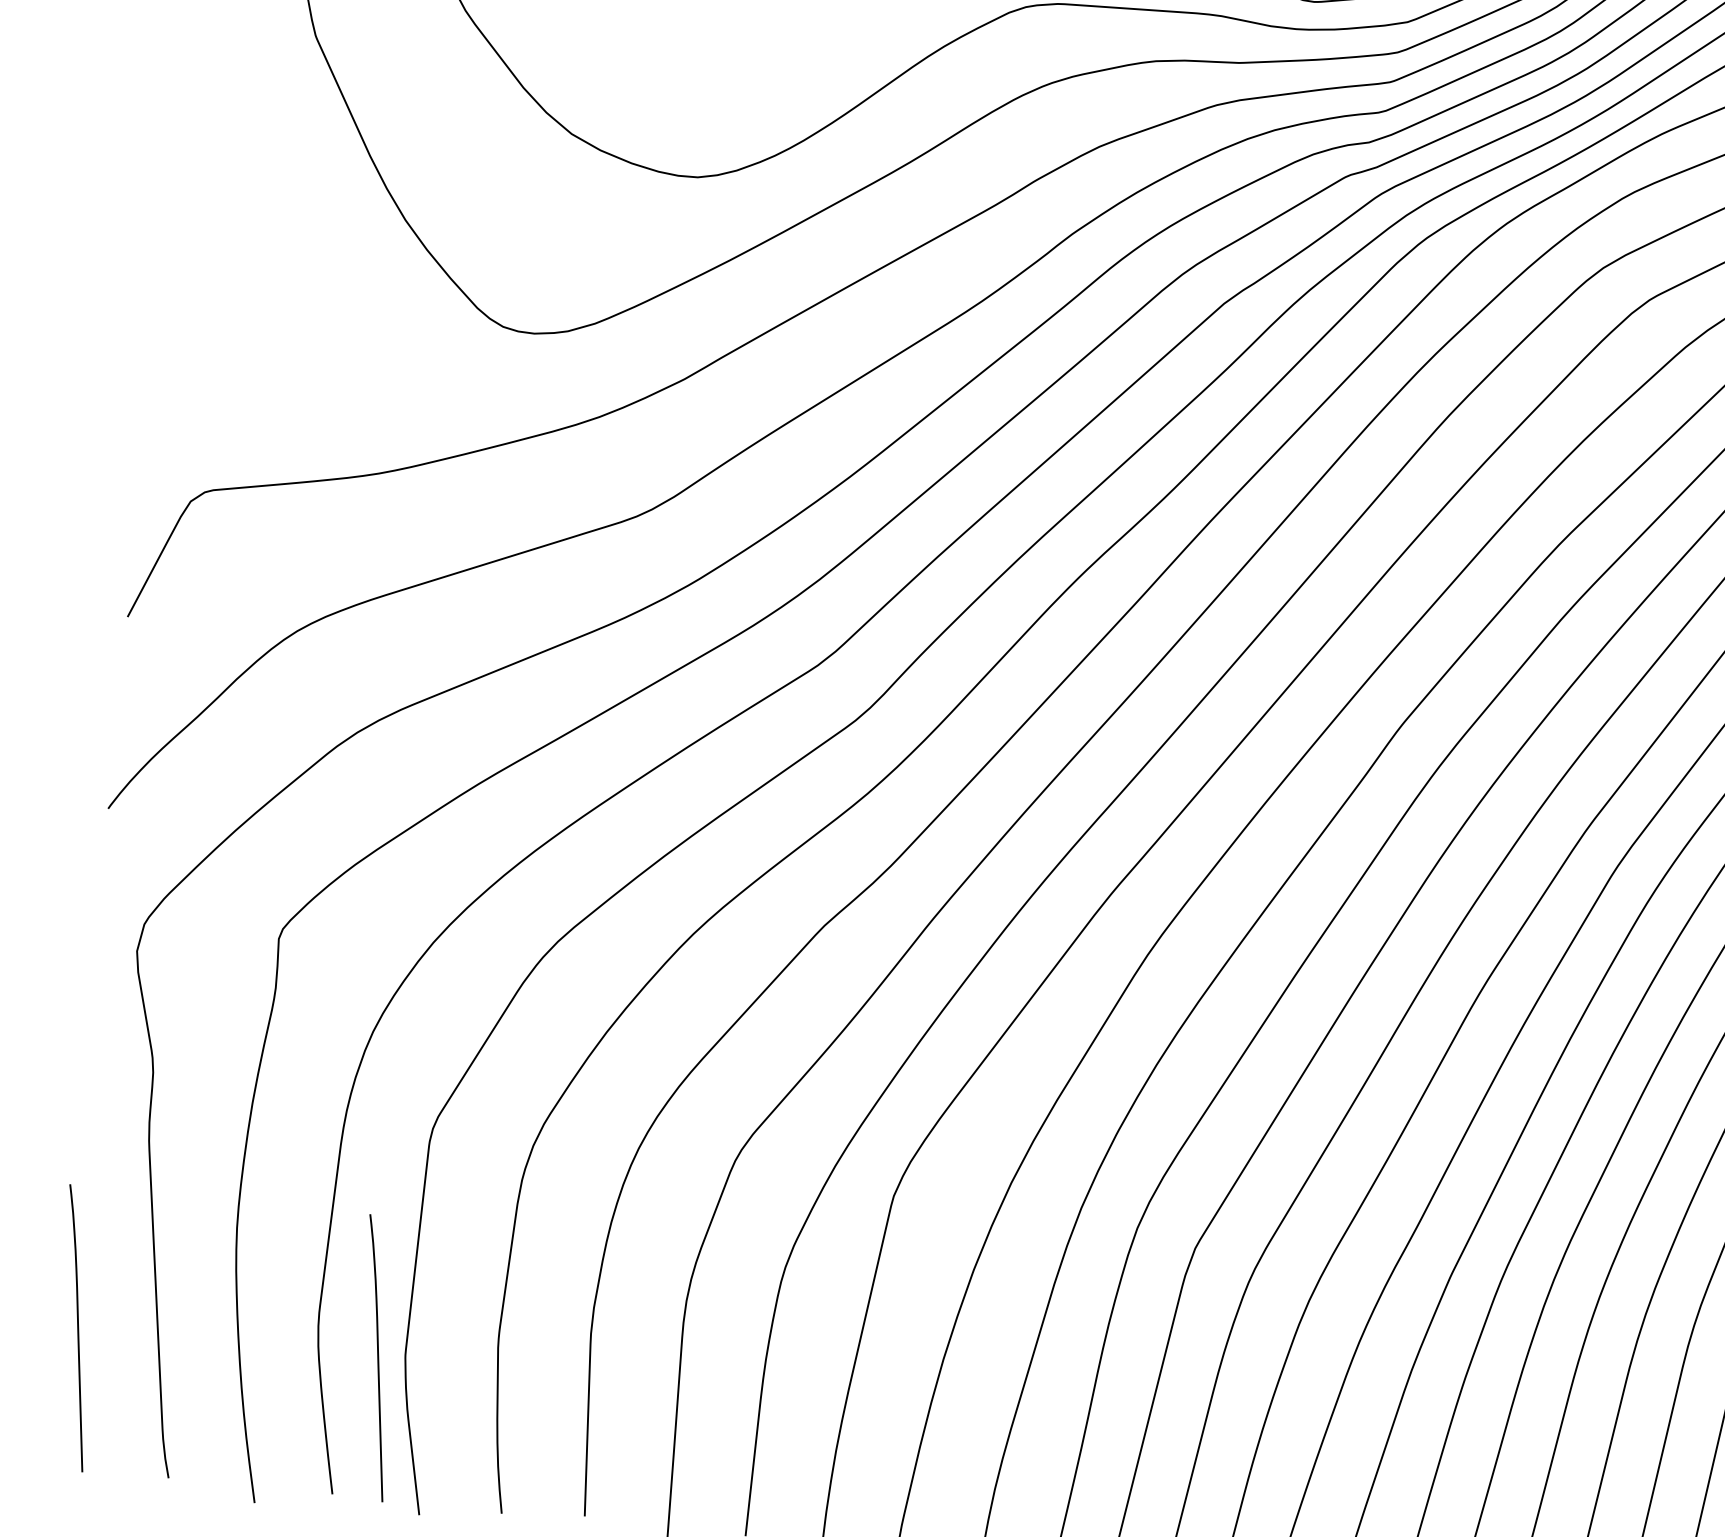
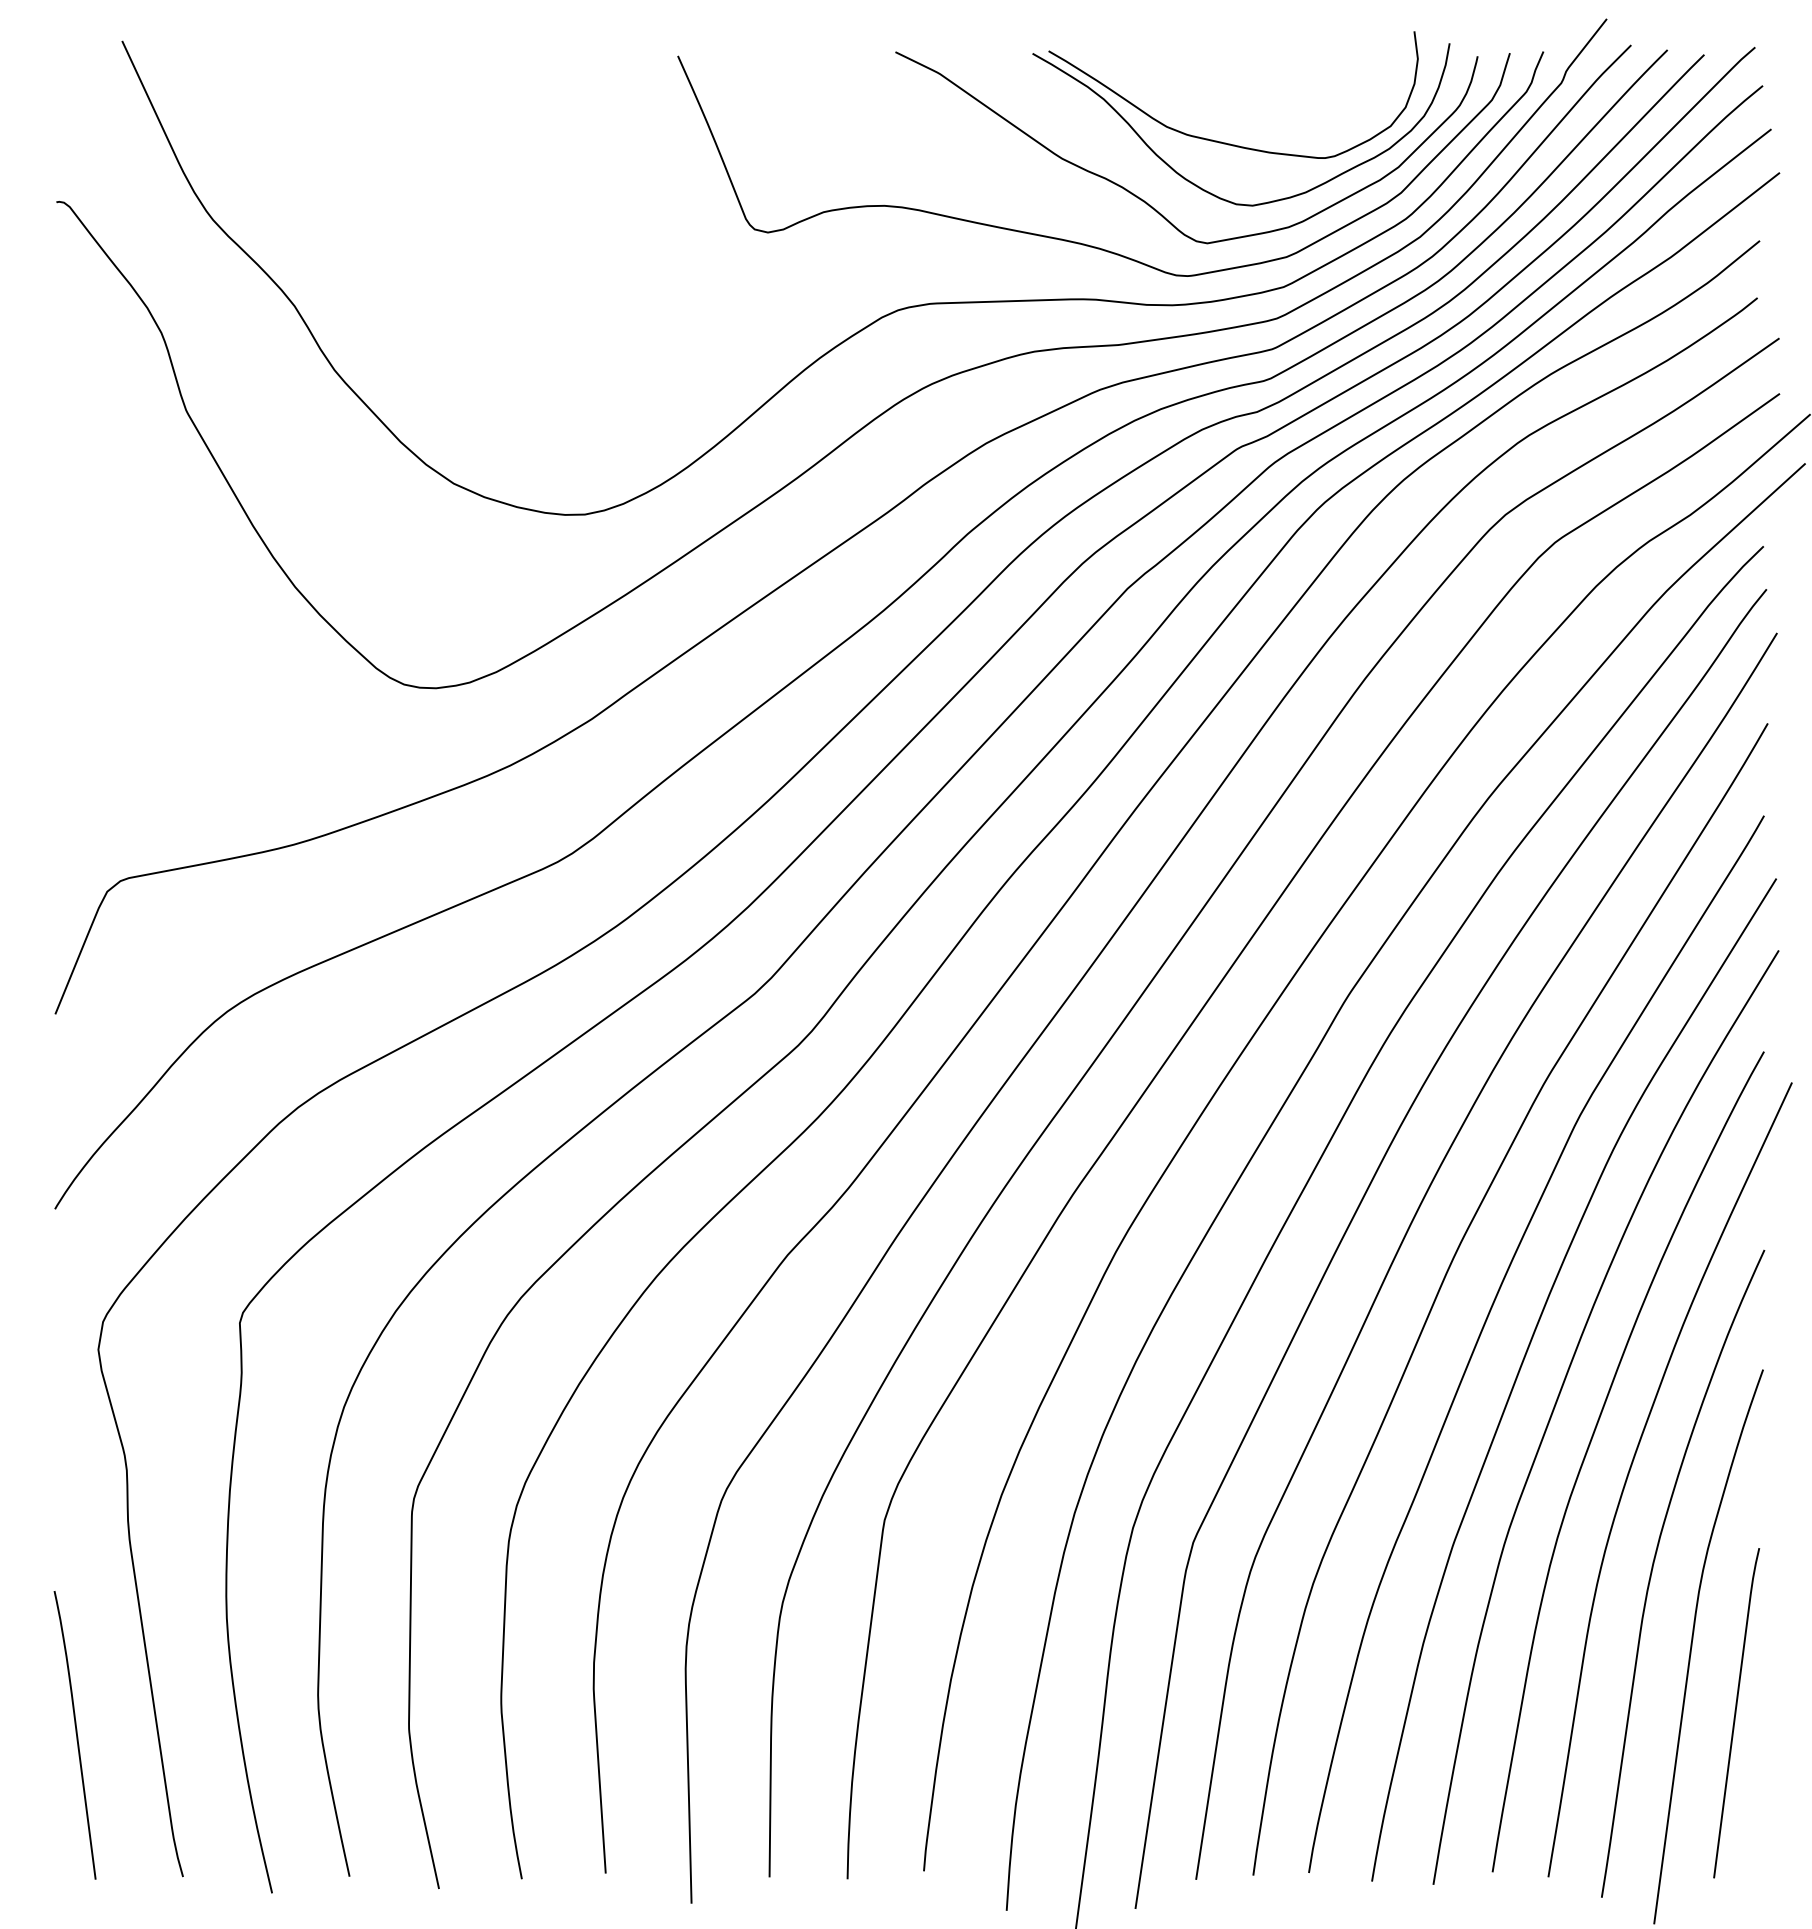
curve: (377, 1358) -> (381, 1735), removed

